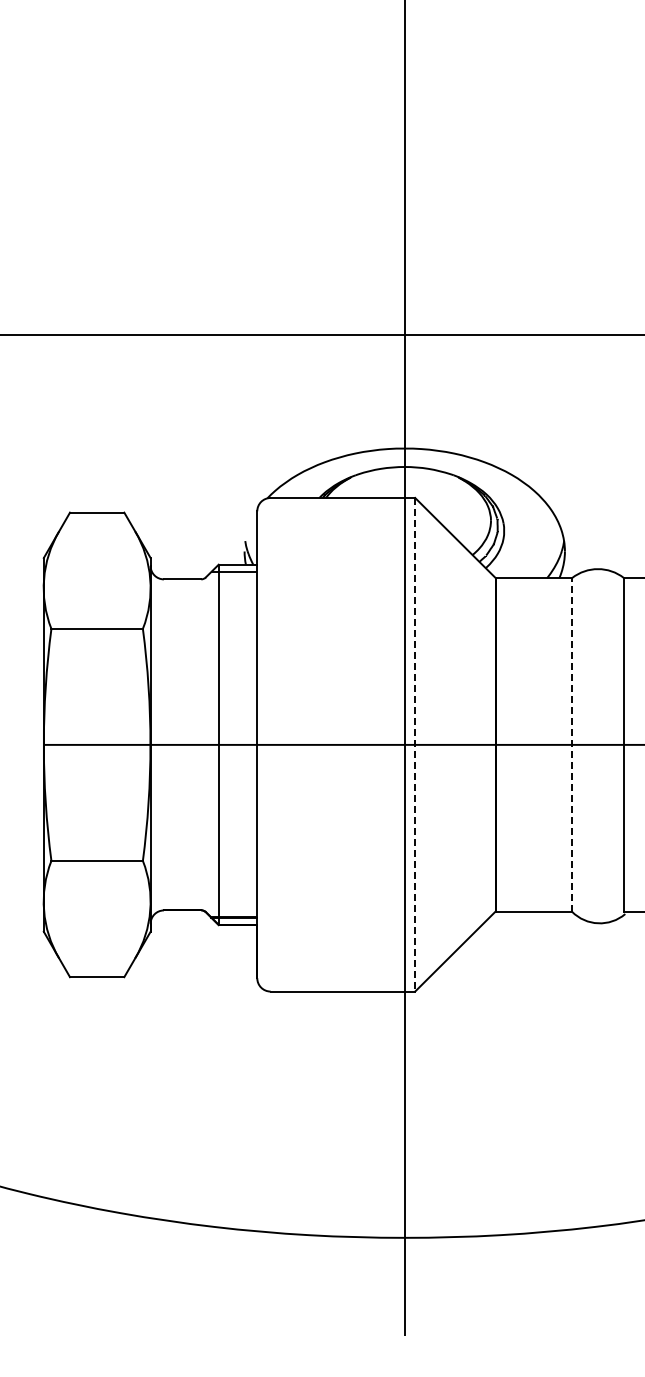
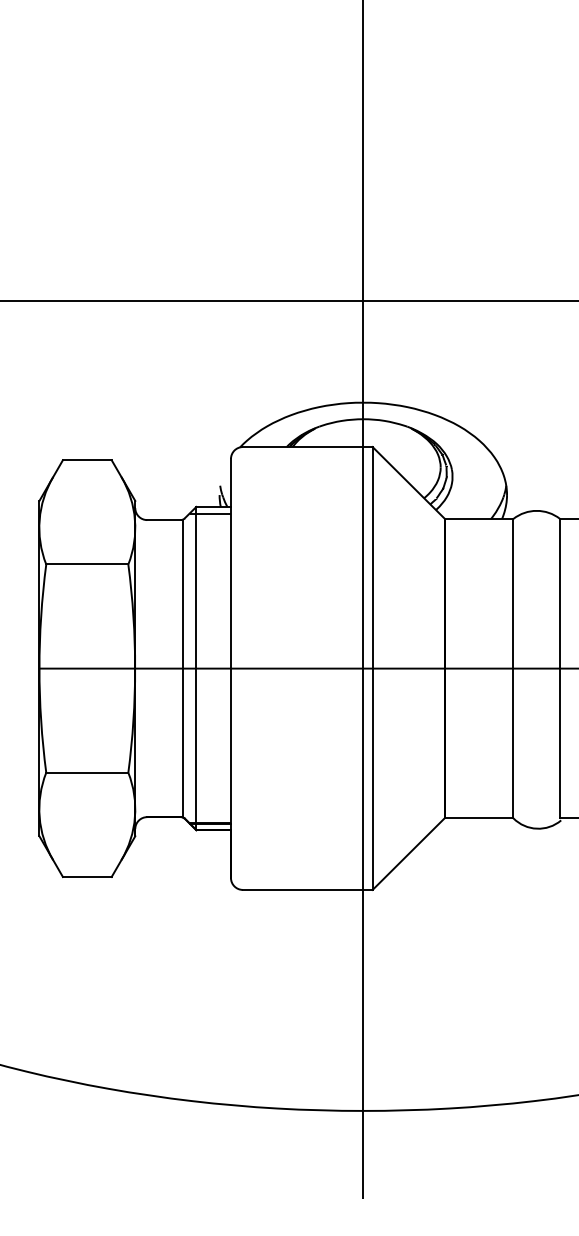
line: (203, 744) -> (182, 668), added
line: (415, 744) -> (372, 668), dashed -> solid
line: (572, 744) -> (513, 668), dashed -> solid

